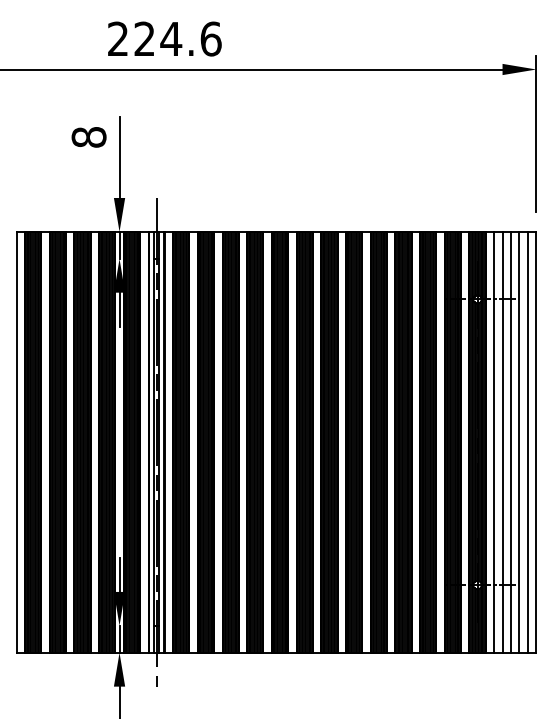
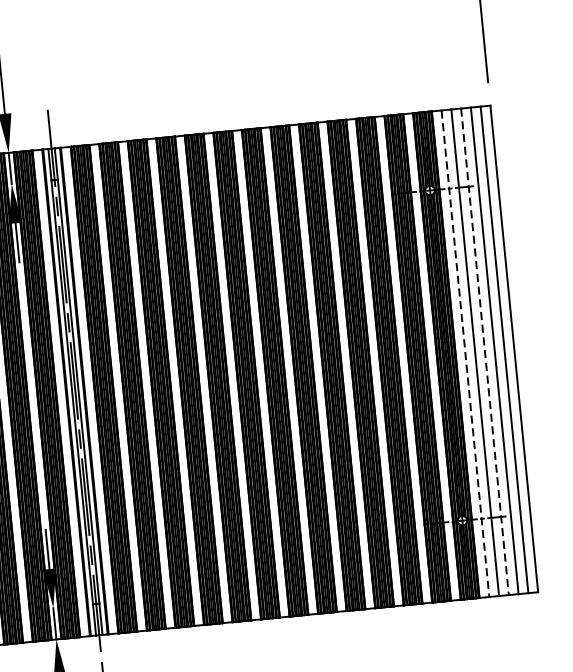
line: (494, 442) -> (465, 353), solid -> dashed
line: (511, 442) -> (485, 351), solid -> dashed

